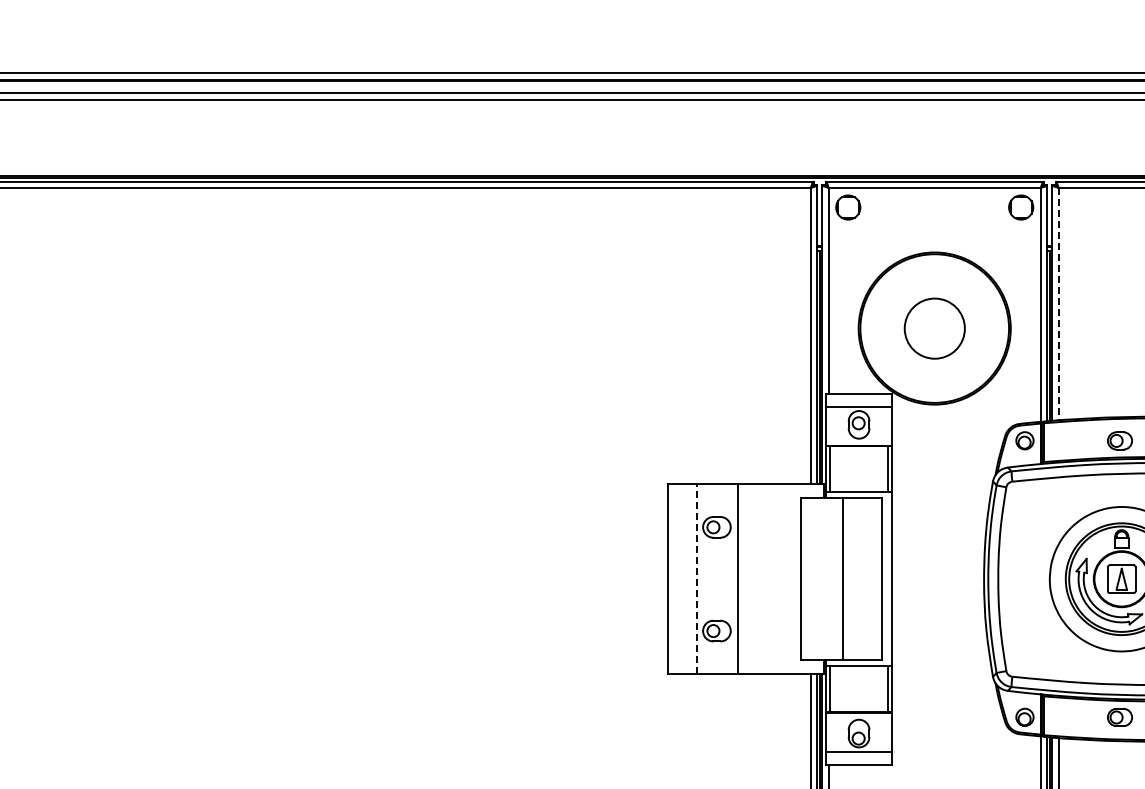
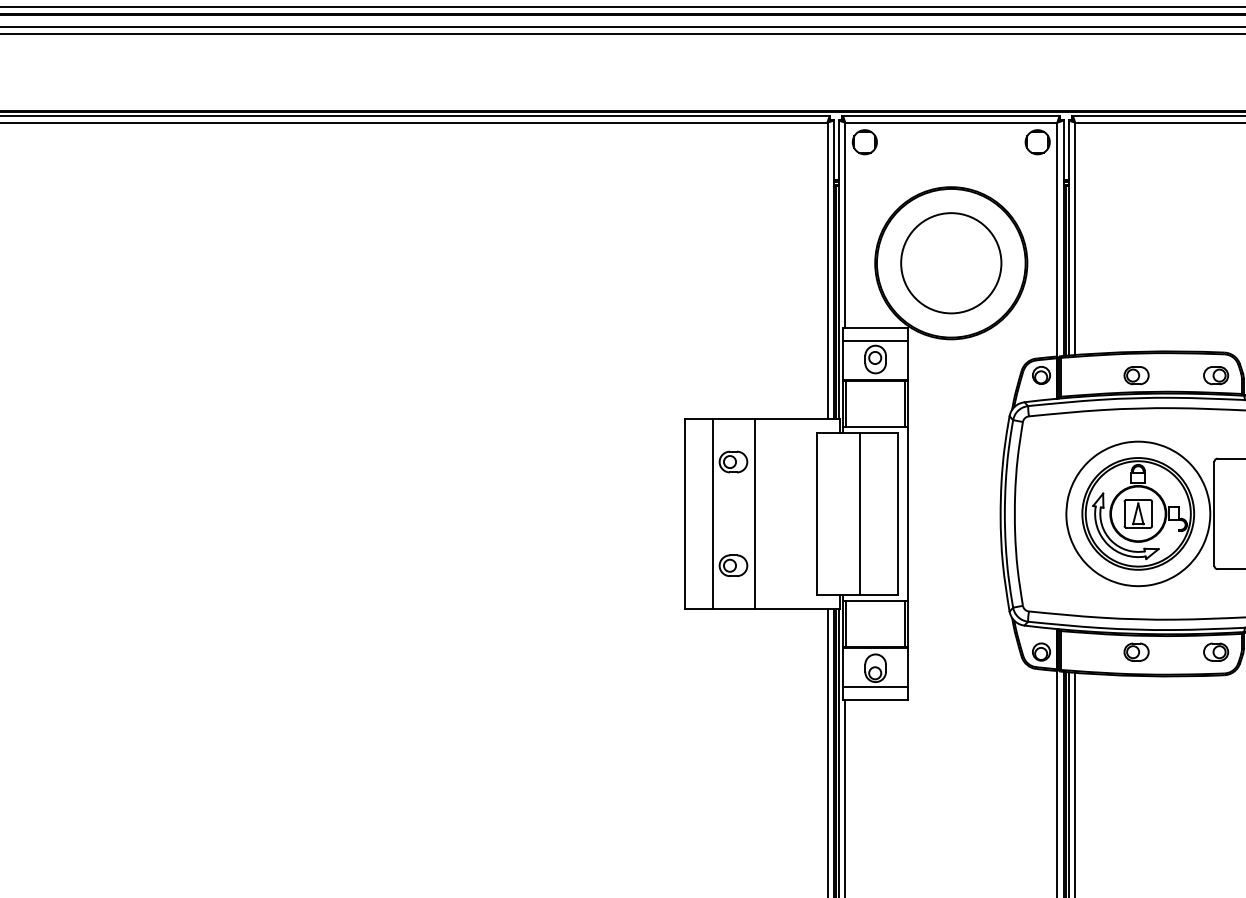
line: (1058, 304) -> (1075, 239), dashed -> solid
circle: (934, 328) -> (951, 263), size x1.67
line: (696, 578) -> (713, 513), dashed -> solid

